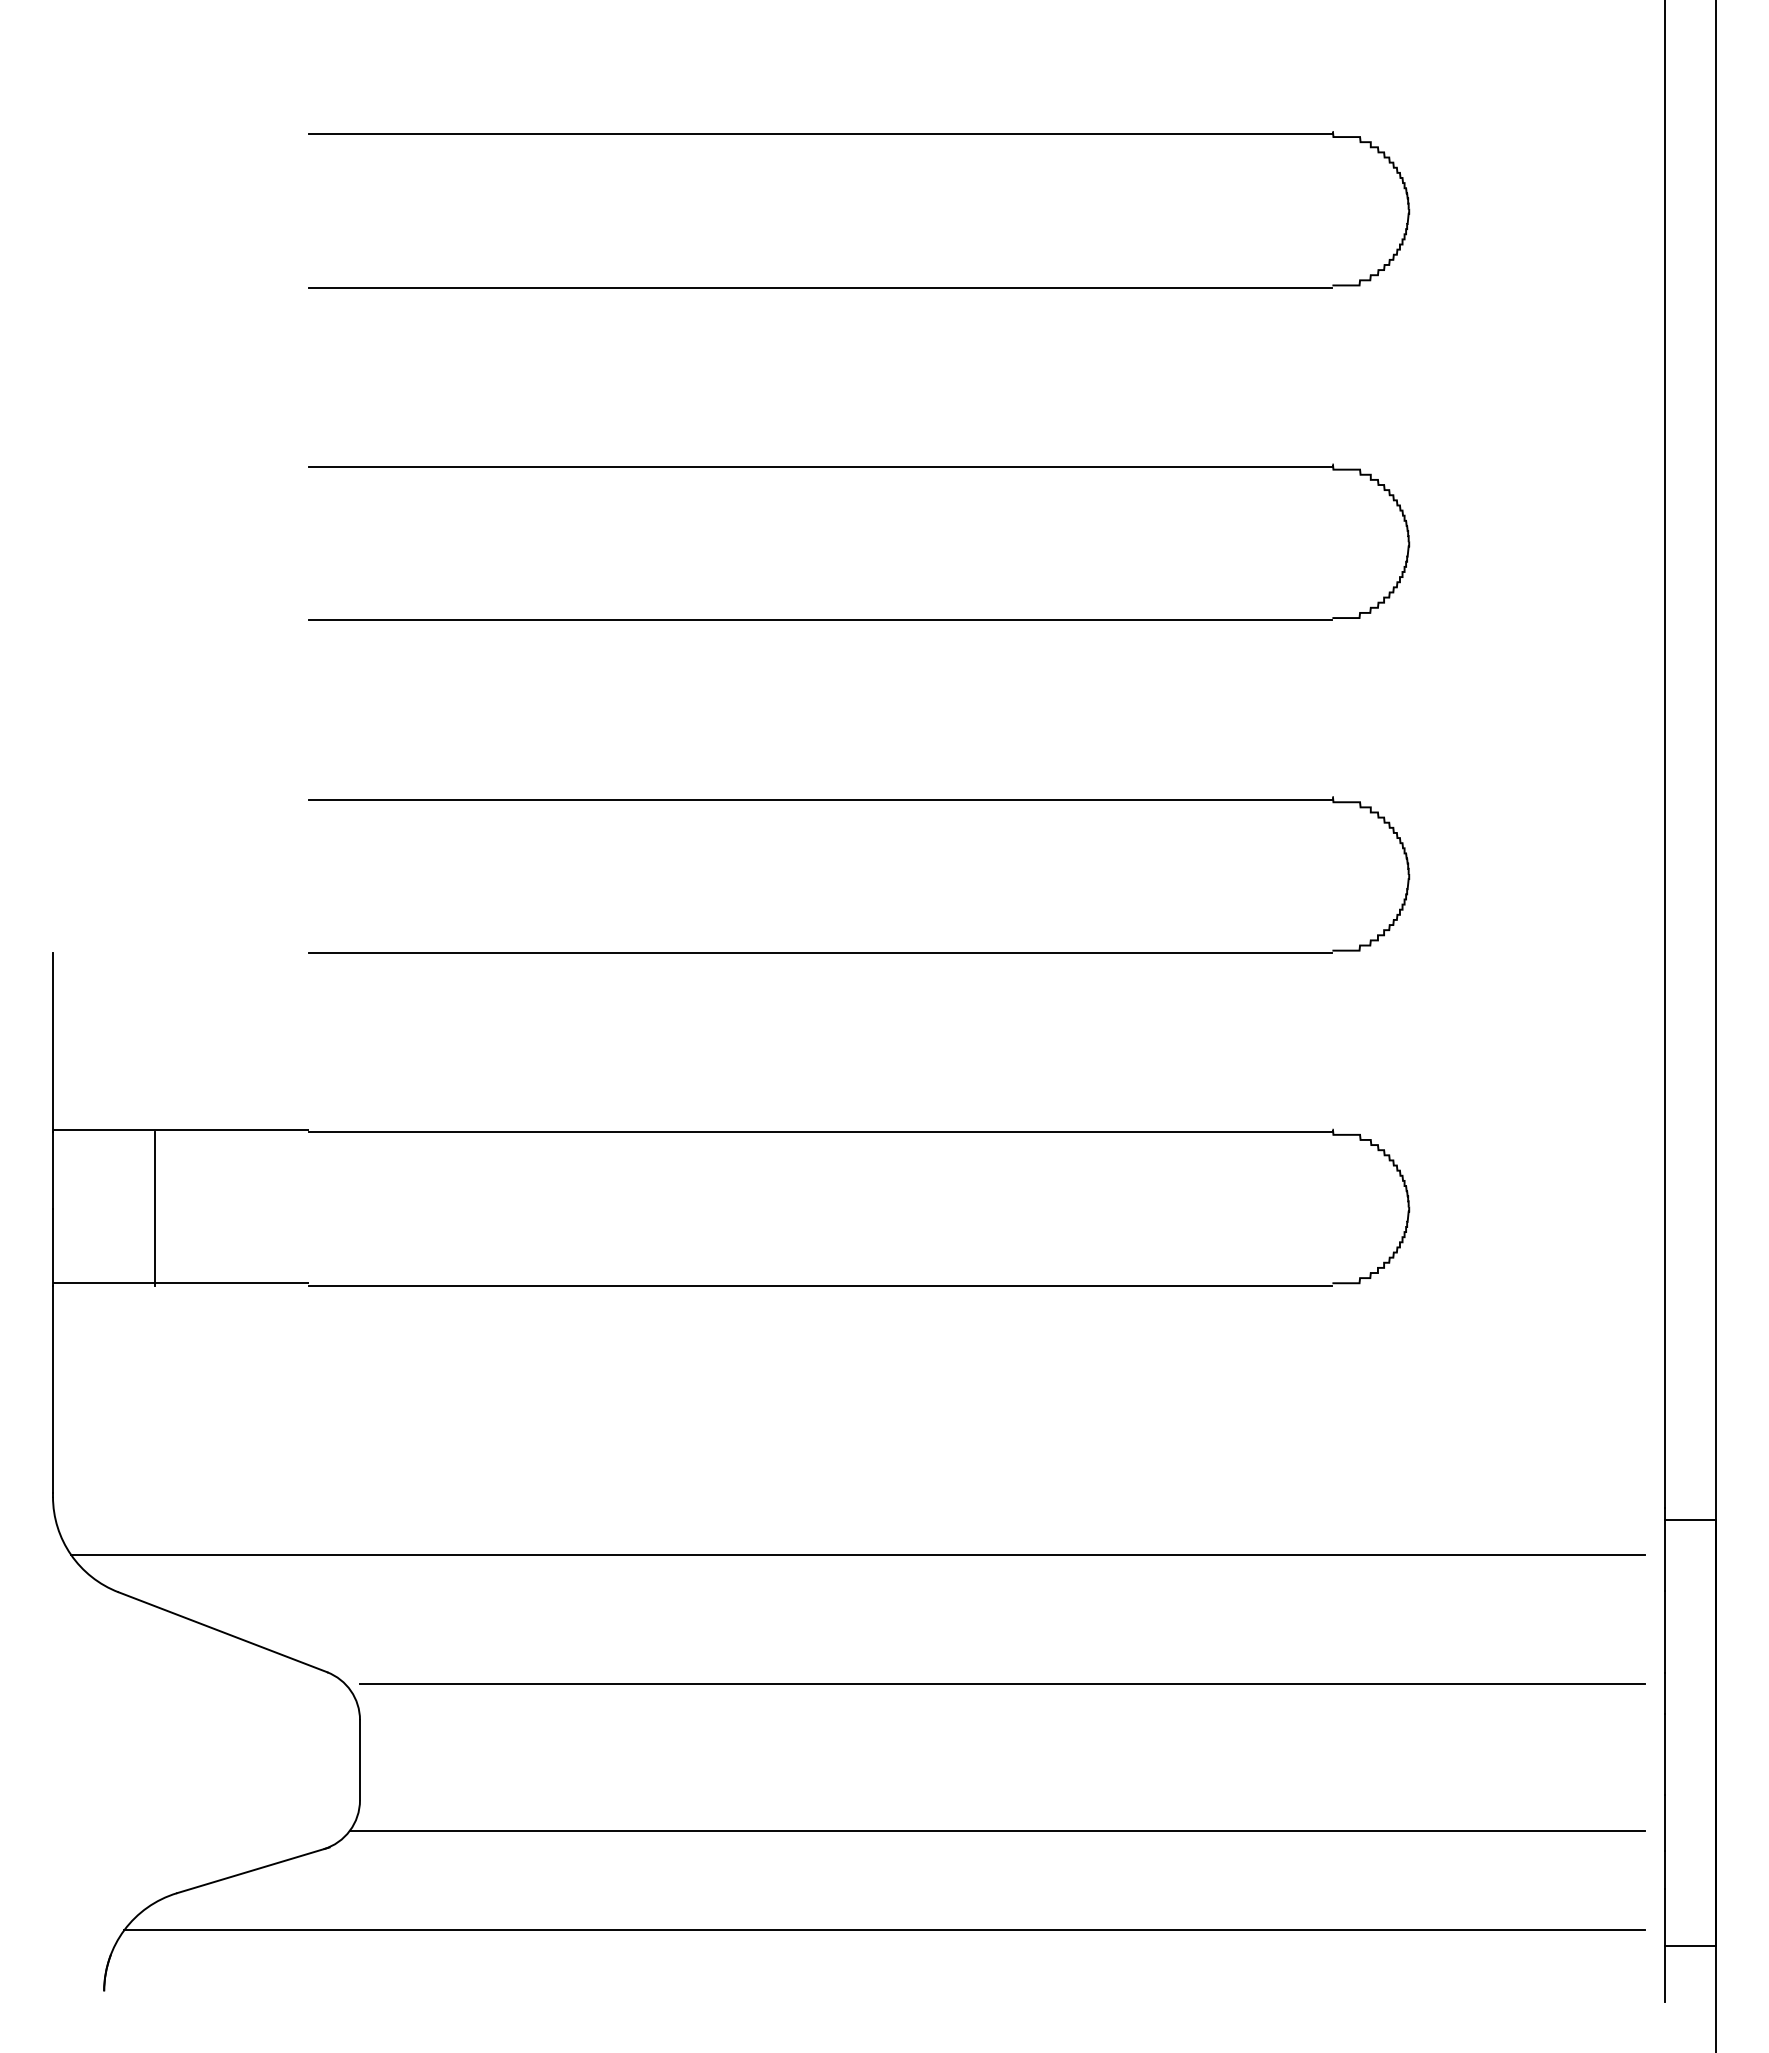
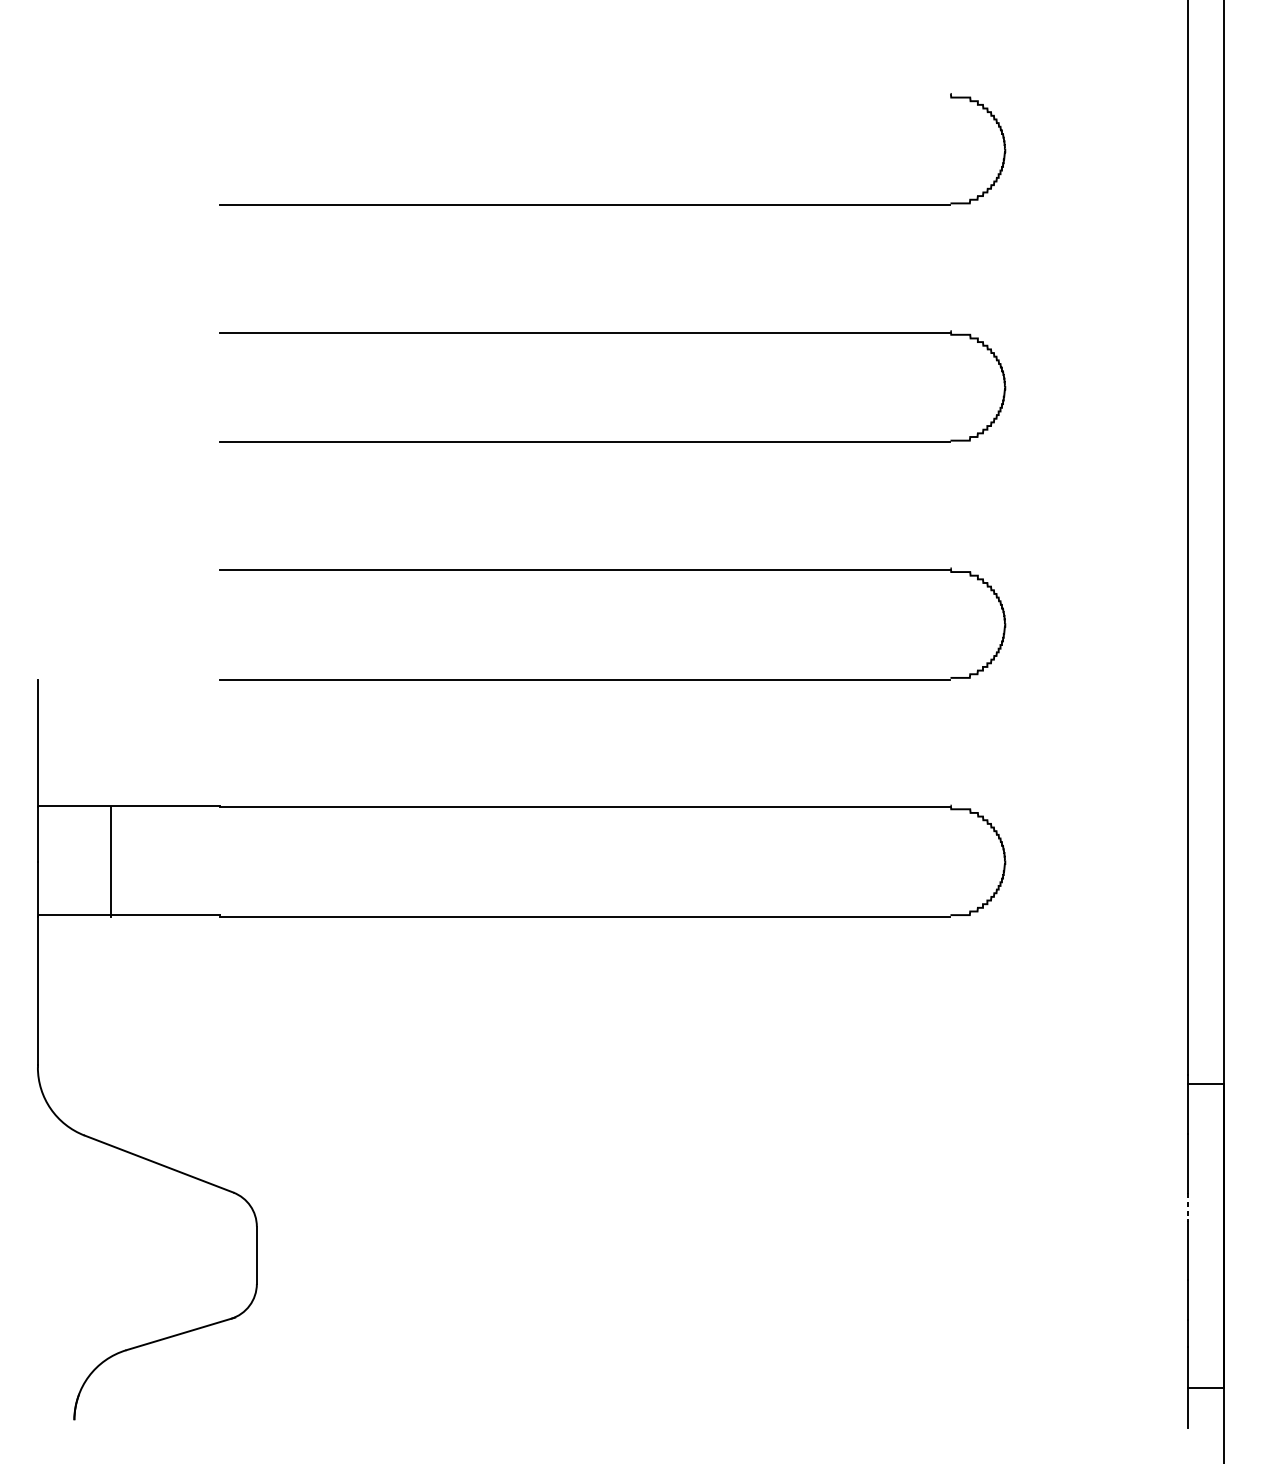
line: (820, 134) -> (585, 95), removed
line: (858, 1554) -> (612, 1108), removed
line: (1002, 1683) -> (715, 1200), removed
line: (1664, 1693) -> (1187, 1207), solid -> dashed
line: (997, 1830) -> (711, 1305), removed
line: (884, 1930) -> (631, 1376), removed

